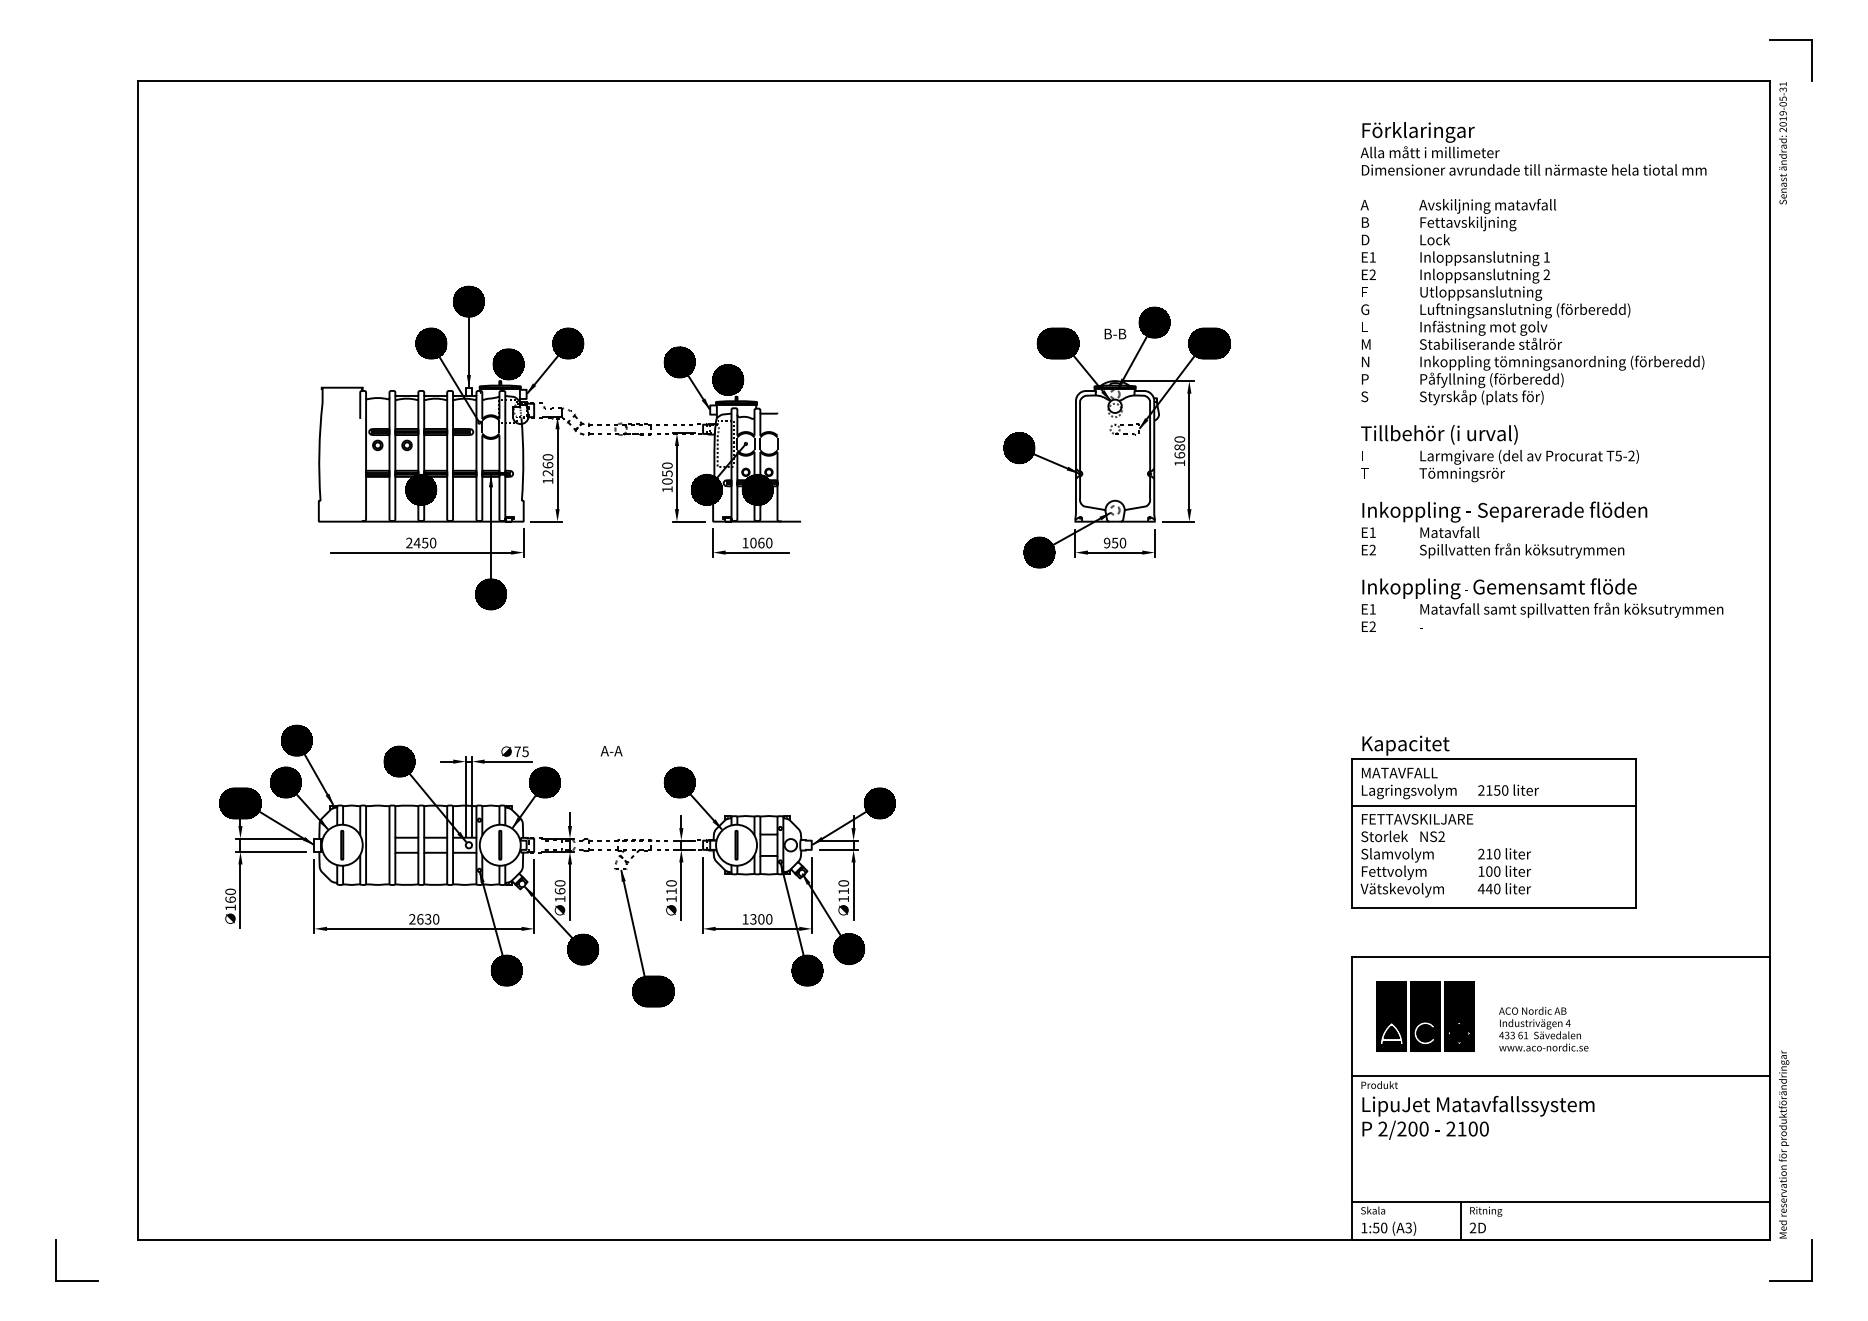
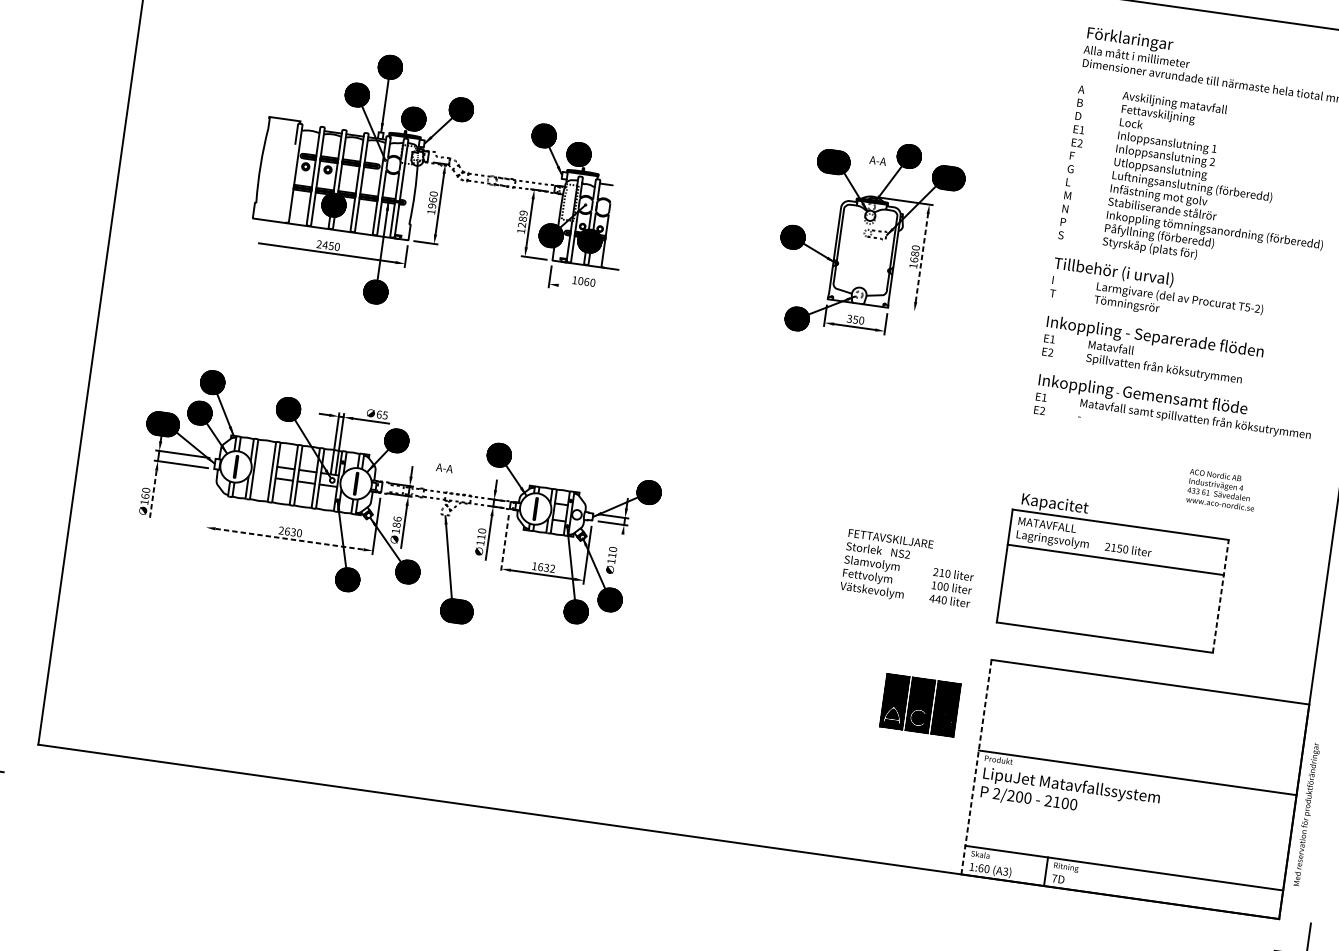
text: (1115, 333) -> (878, 160), B-B -> A-A
line: (1189, 451) -> (922, 258), solid -> dashed
text: (548, 473) -> (432, 206), 1260 -> 1960
text: (667, 473) -> (522, 219), 1050 -> 1289
line: (1178, 521) -> (906, 310), removed
text: (1106, 543) -> (849, 319), 950 -> 350
line: (757, 552) -> (582, 288), removed
text: (517, 751) -> (379, 414), 75 -> 65
text: (611, 751) -> (444, 468), moved
line: (1636, 833) -> (1220, 596), solid -> dashed
text: (1445, 855) -> (908, 569), moved
text: (559, 887) -> (396, 522), 160 -> 186
line: (853, 890) -> (619, 555), removed
line: (703, 895) -> (505, 543), solid -> dashed
line: (240, 896) -> (153, 494), solid -> dashed
line: (314, 896) -> (209, 502), removed
text: (761, 919) -> (546, 568), 1300 -> 1632
line: (424, 928) -> (289, 538), solid -> dashed
part: (1425, 1016) -> (920, 705), moved
text: (1543, 1029) -> (1221, 490), moved
line: (1352, 1097) -> (976, 766), solid -> dashed
text: (1783, 1144) -> (1306, 814), moved
text: (1376, 1227) -> (981, 867), 1:50 -> 1:60
text: (1472, 1227) -> (1054, 878), 2D -> 7D

